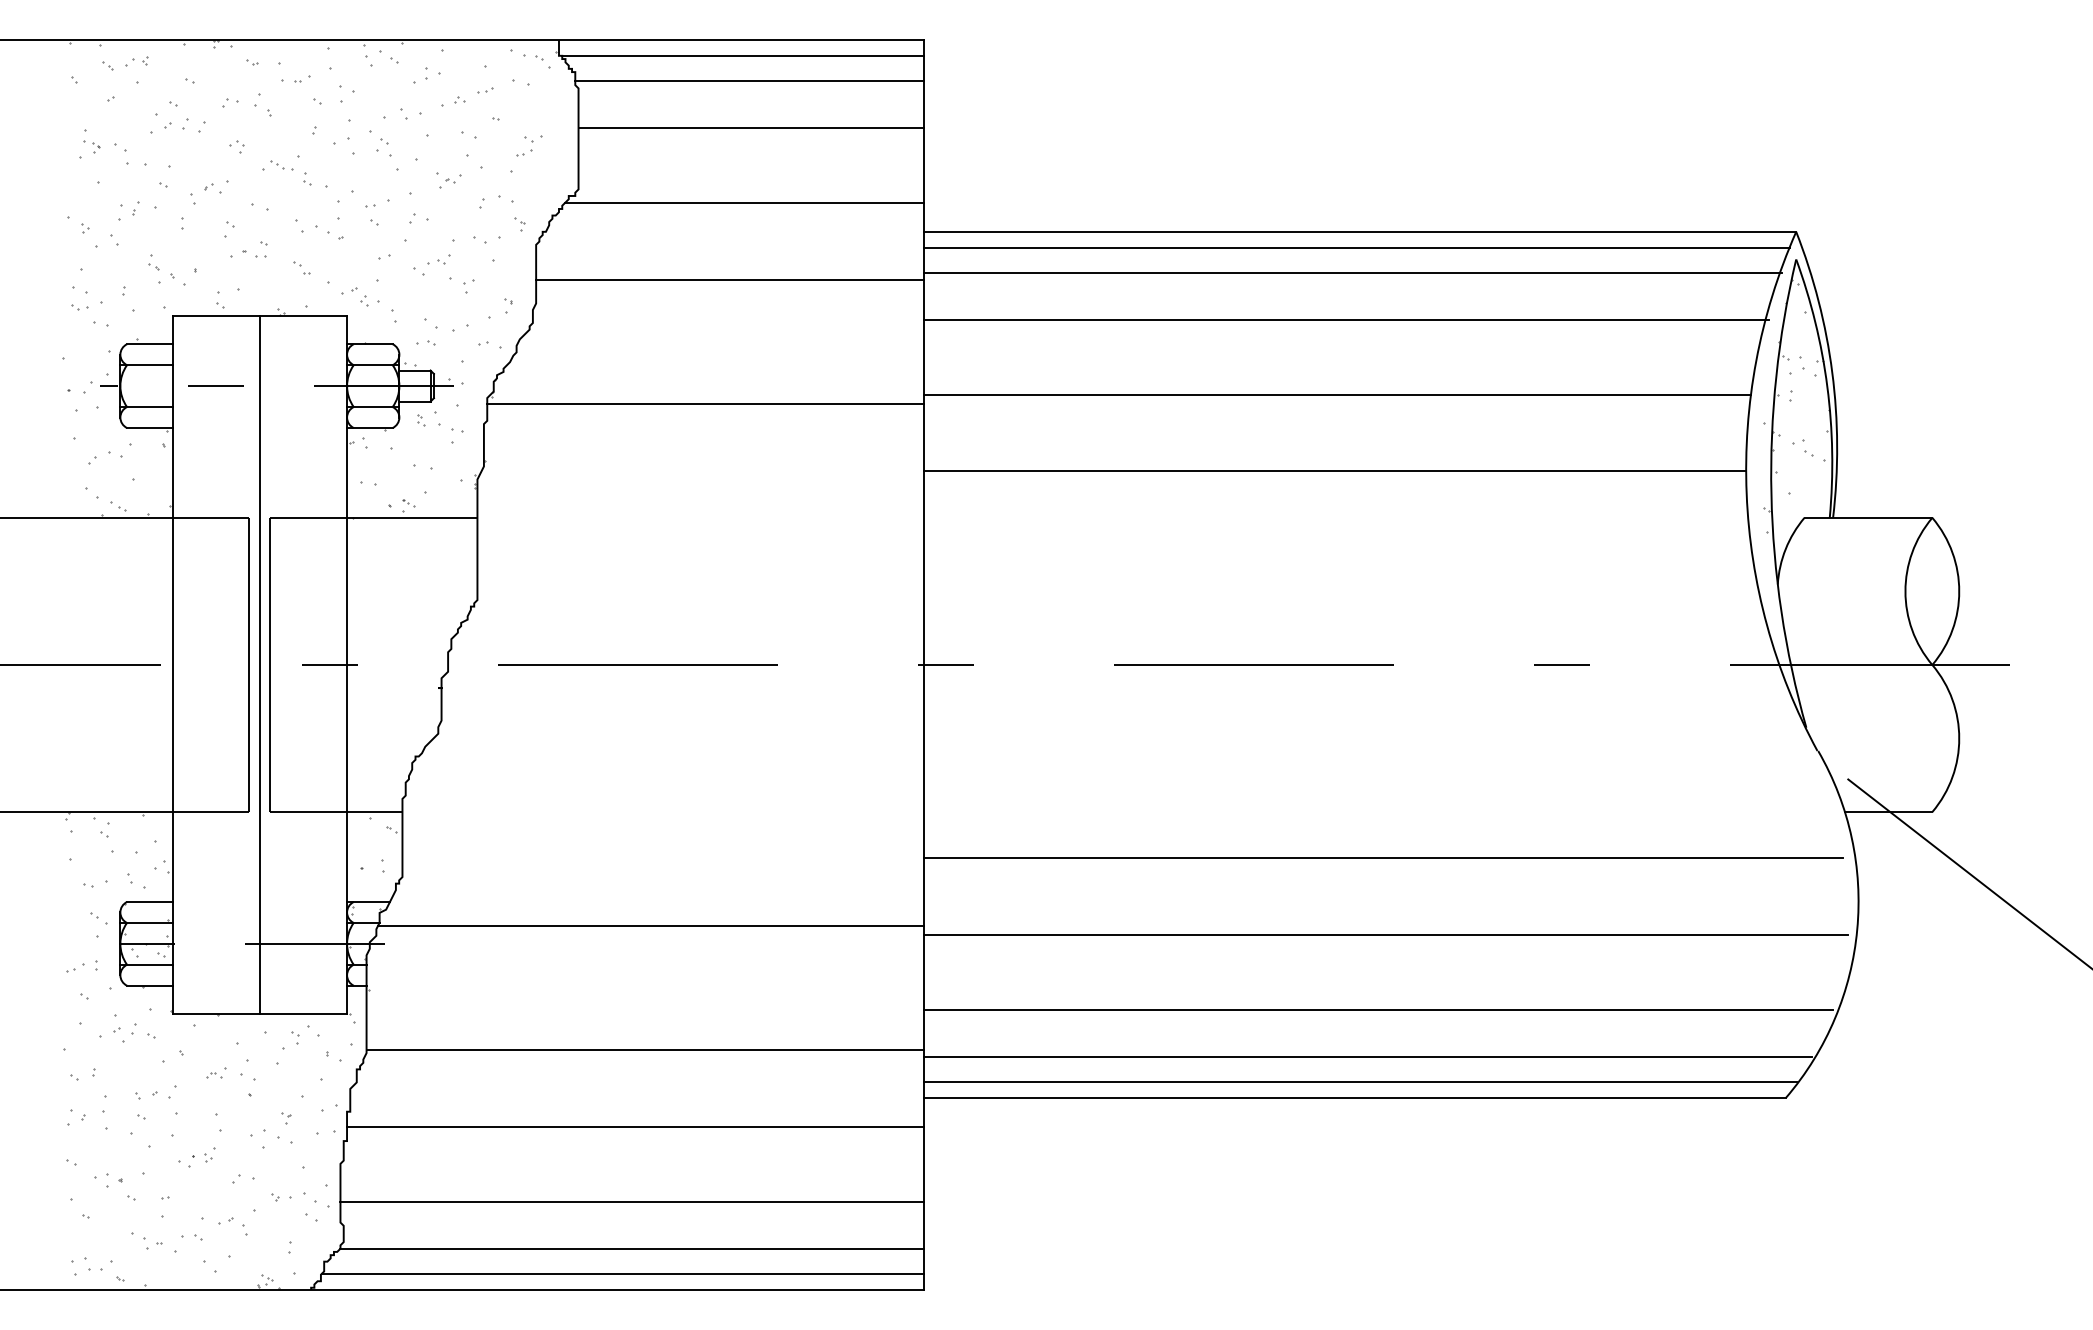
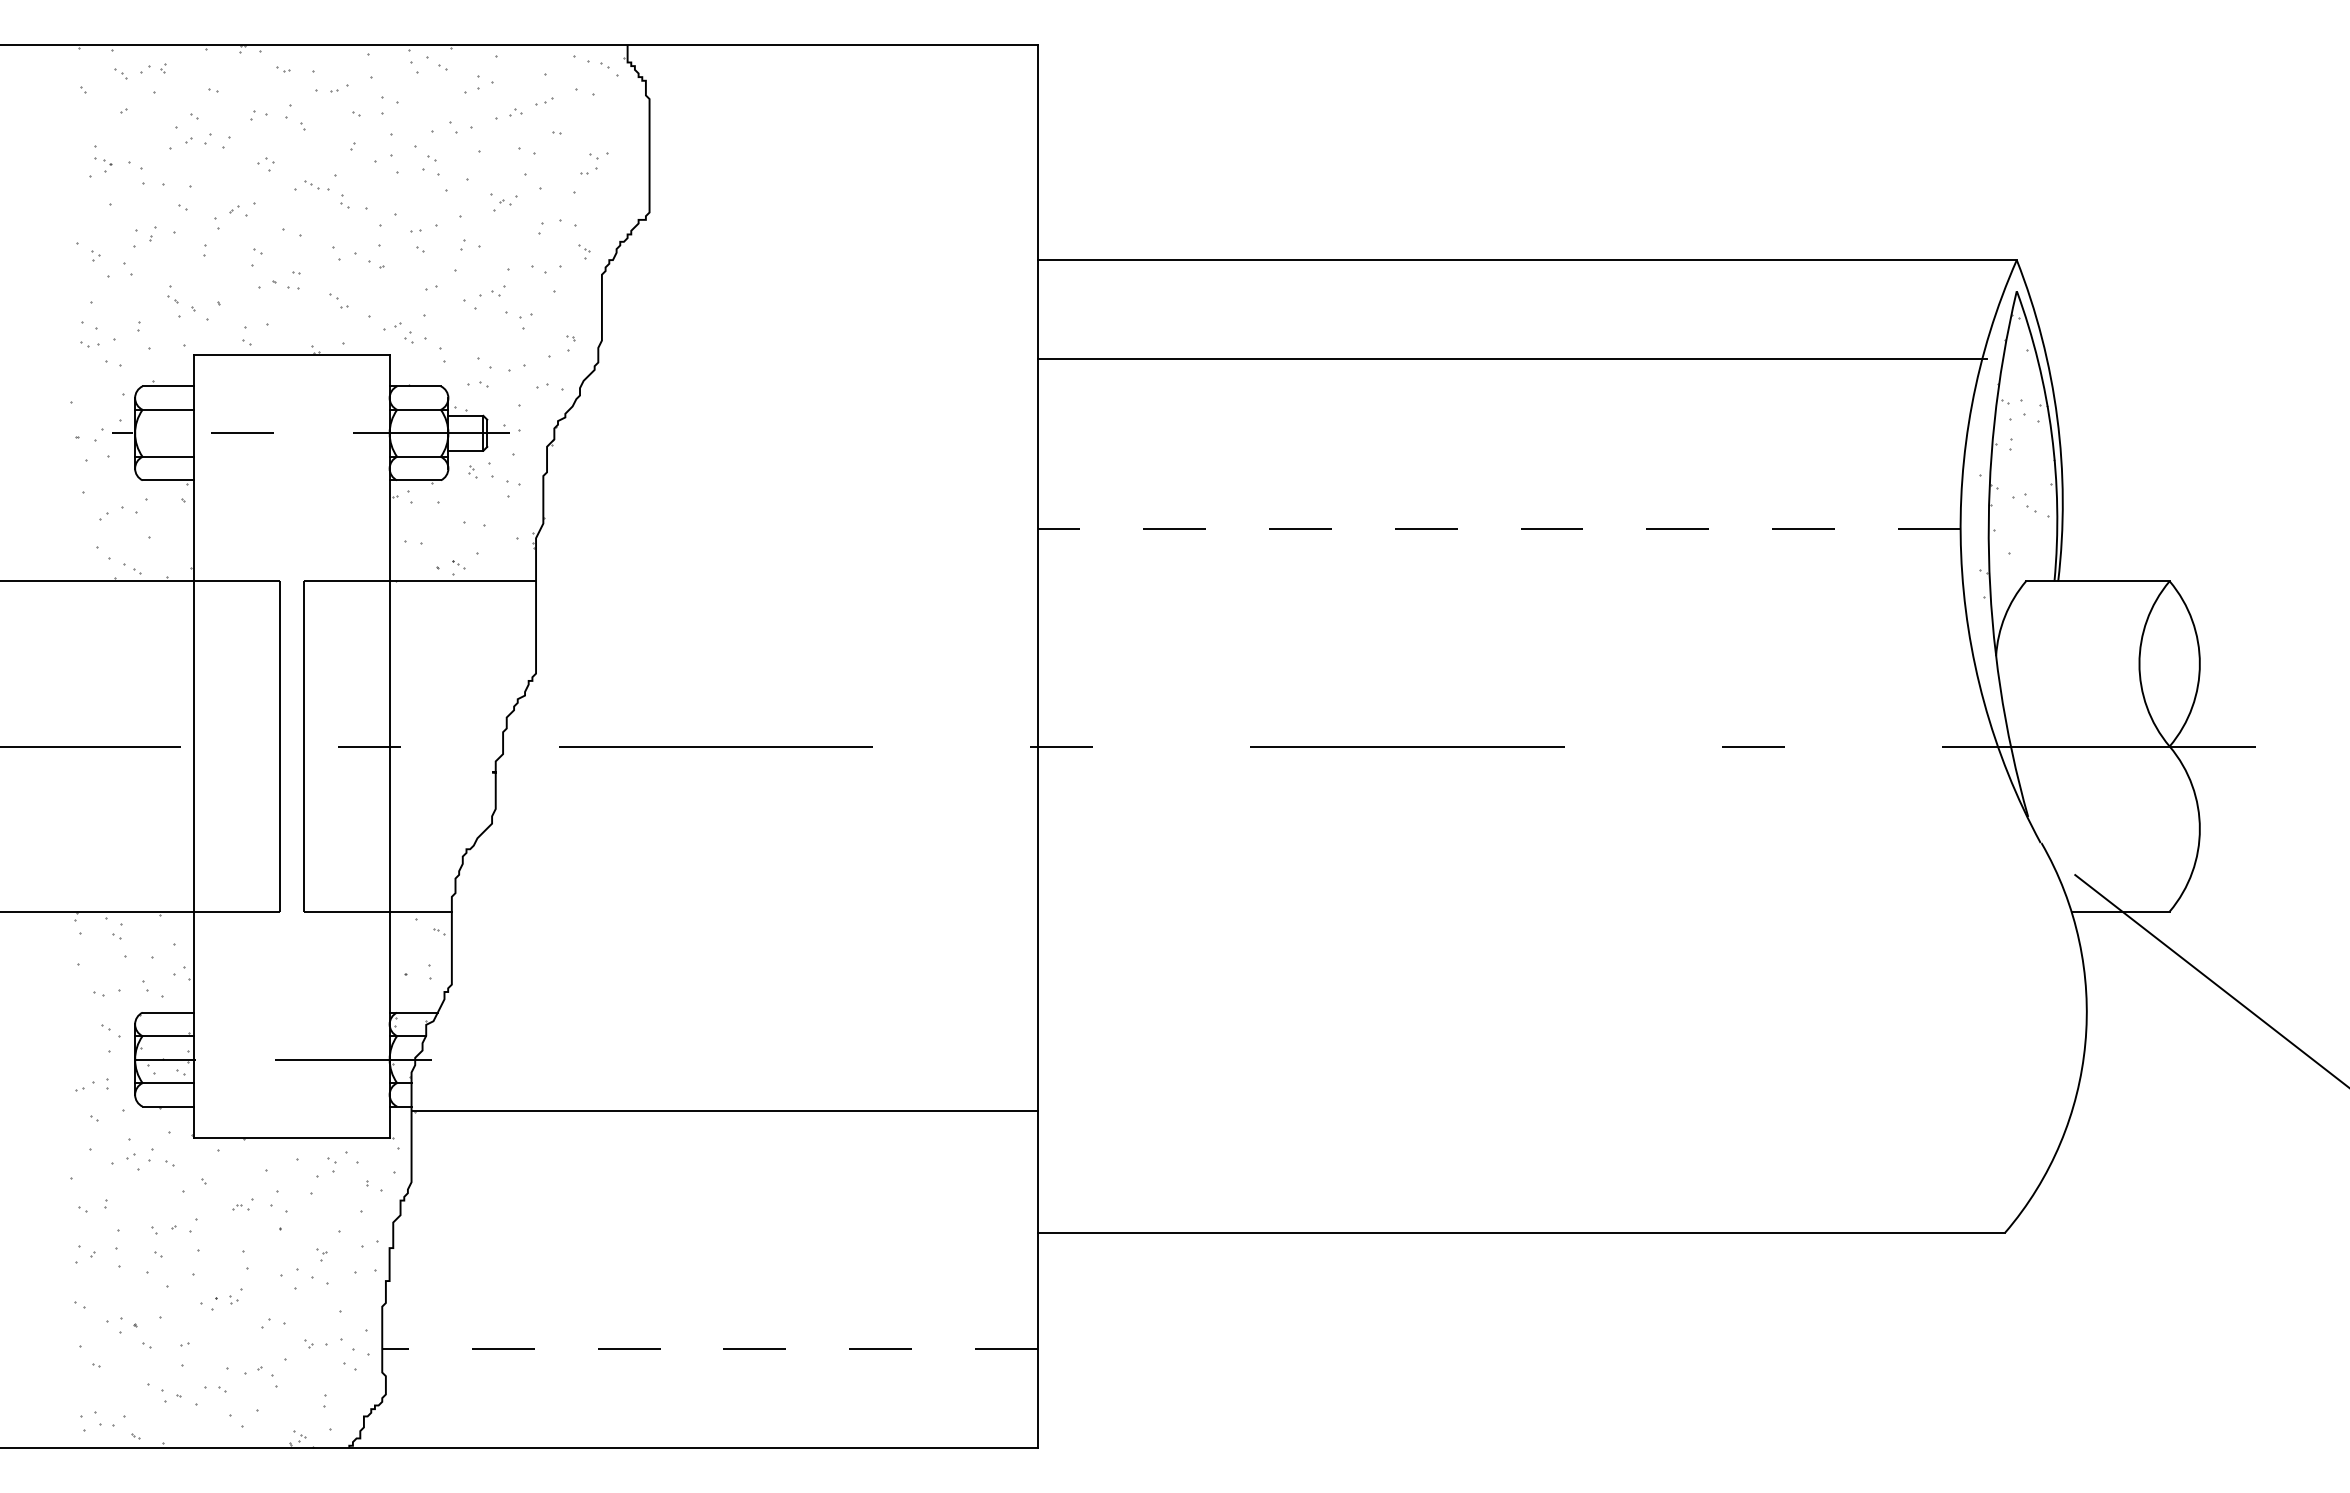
line: (743, 55) -> (834, 62), removed
line: (749, 80) -> (841, 90), removed
line: (751, 127) -> (843, 143), removed
line: (744, 202) -> (835, 227), removed
line: (1356, 248) -> (1523, 278), removed
line: (1352, 272) -> (1518, 305), removed
line: (729, 279) -> (819, 313), removed
line: (1337, 394) -> (1501, 442), removed
line: (705, 403) -> (792, 452), removed
line: (1334, 471) -> (1498, 529), solid -> dashed
line: (259, 665) -> (291, 746), removed
line: (1383, 858) -> (1553, 963), removed
line: (650, 925) -> (730, 1039), removed
line: (1385, 935) -> (1555, 1050), removed
line: (1378, 1009) -> (1547, 1133), removed
line: (645, 1050) -> (724, 1111), moved
line: (1367, 1057) -> (1535, 1187), removed
line: (1360, 1081) -> (1527, 1214), removed
line: (635, 1127) -> (713, 1265), removed
line: (632, 1202) -> (710, 1349), solid -> dashed
line: (631, 1249) -> (709, 1402), removed
line: (623, 1274) -> (699, 1430), removed

